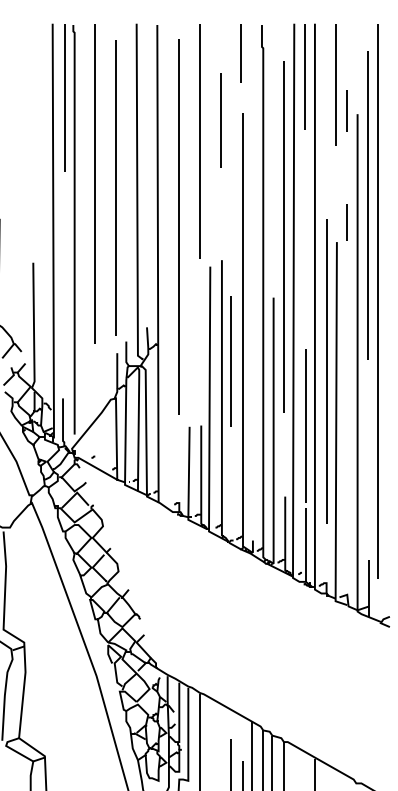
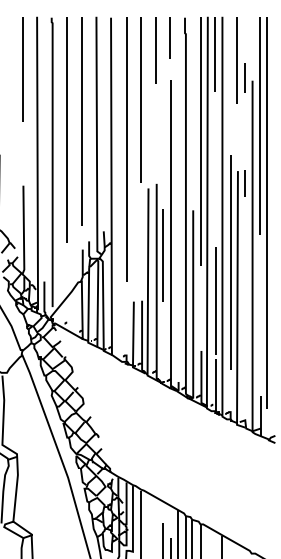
line: (64, 97) -> (22, 68), moved
line: (220, 120) -> (155, 50), moved
line: (115, 187) -> (81, 121), moved
line: (367, 205) -> (259, 126), moved
line: (346, 222) -> (244, 183), moved
line: (178, 226) -> (126, 149), moved
line: (283, 236) -> (200, 141), moved

